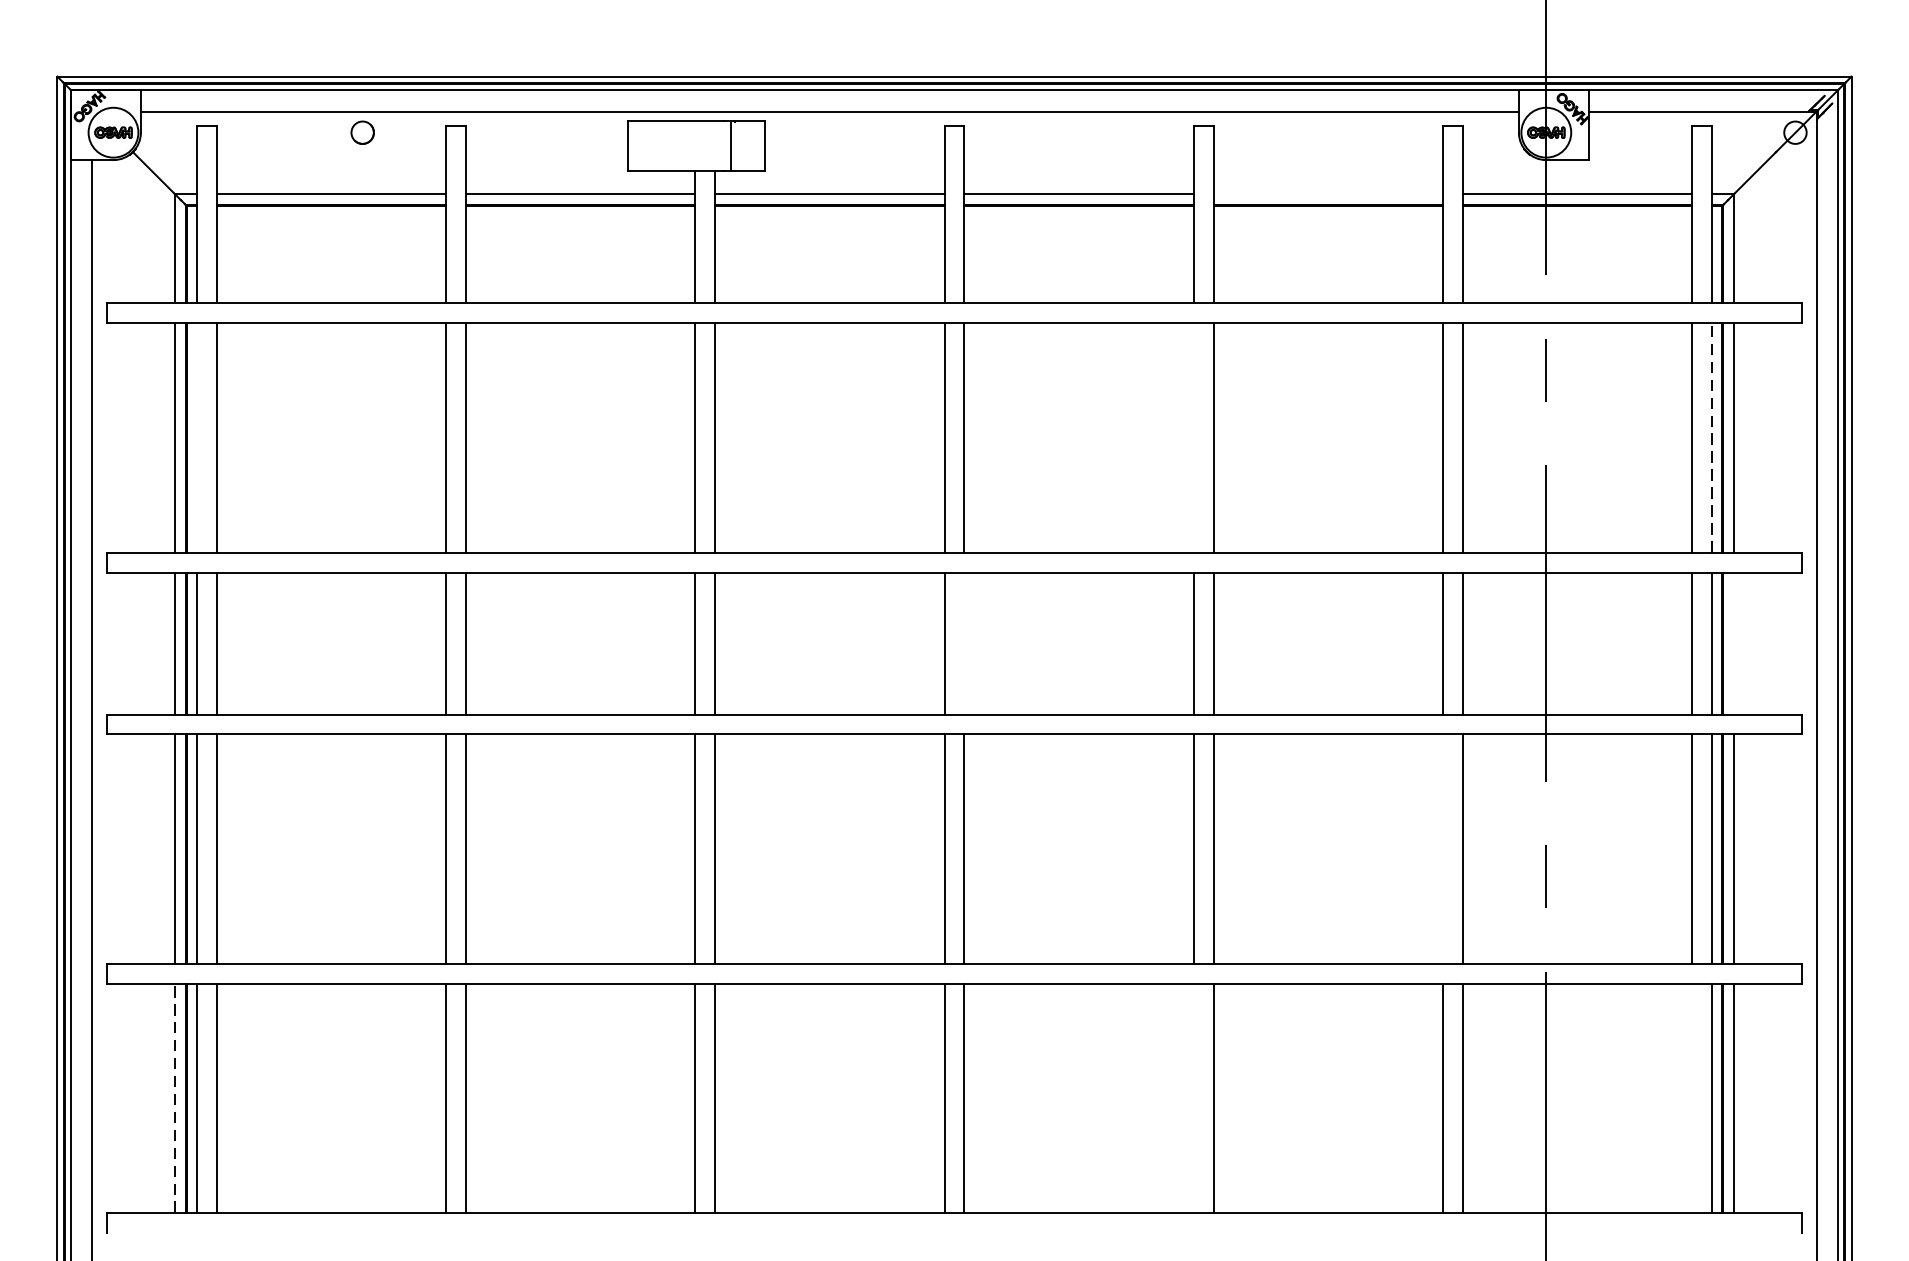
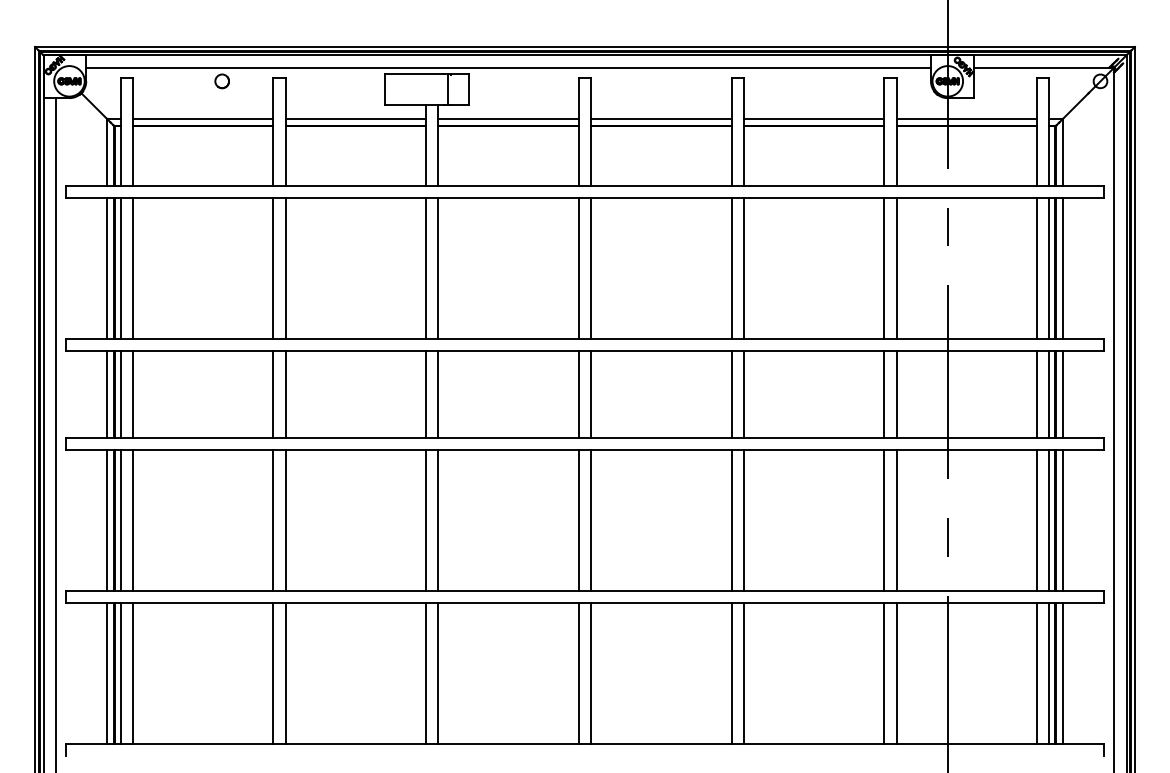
line: (1327, 193) -> (813, 118), added
line: (1712, 436) -> (1049, 267), dashed -> solid
line: (196, 438) -> (120, 268), added
line: (1193, 438) -> (731, 268), added
line: (965, 643) -> (591, 394), added
line: (1735, 643) -> (1063, 394), added
line: (1443, 849) -> (884, 520), added
line: (173, 1097) -> (106, 672), dashed -> solid
line: (1193, 1097) -> (731, 672), added
line: (1692, 1097) -> (1037, 672), added

